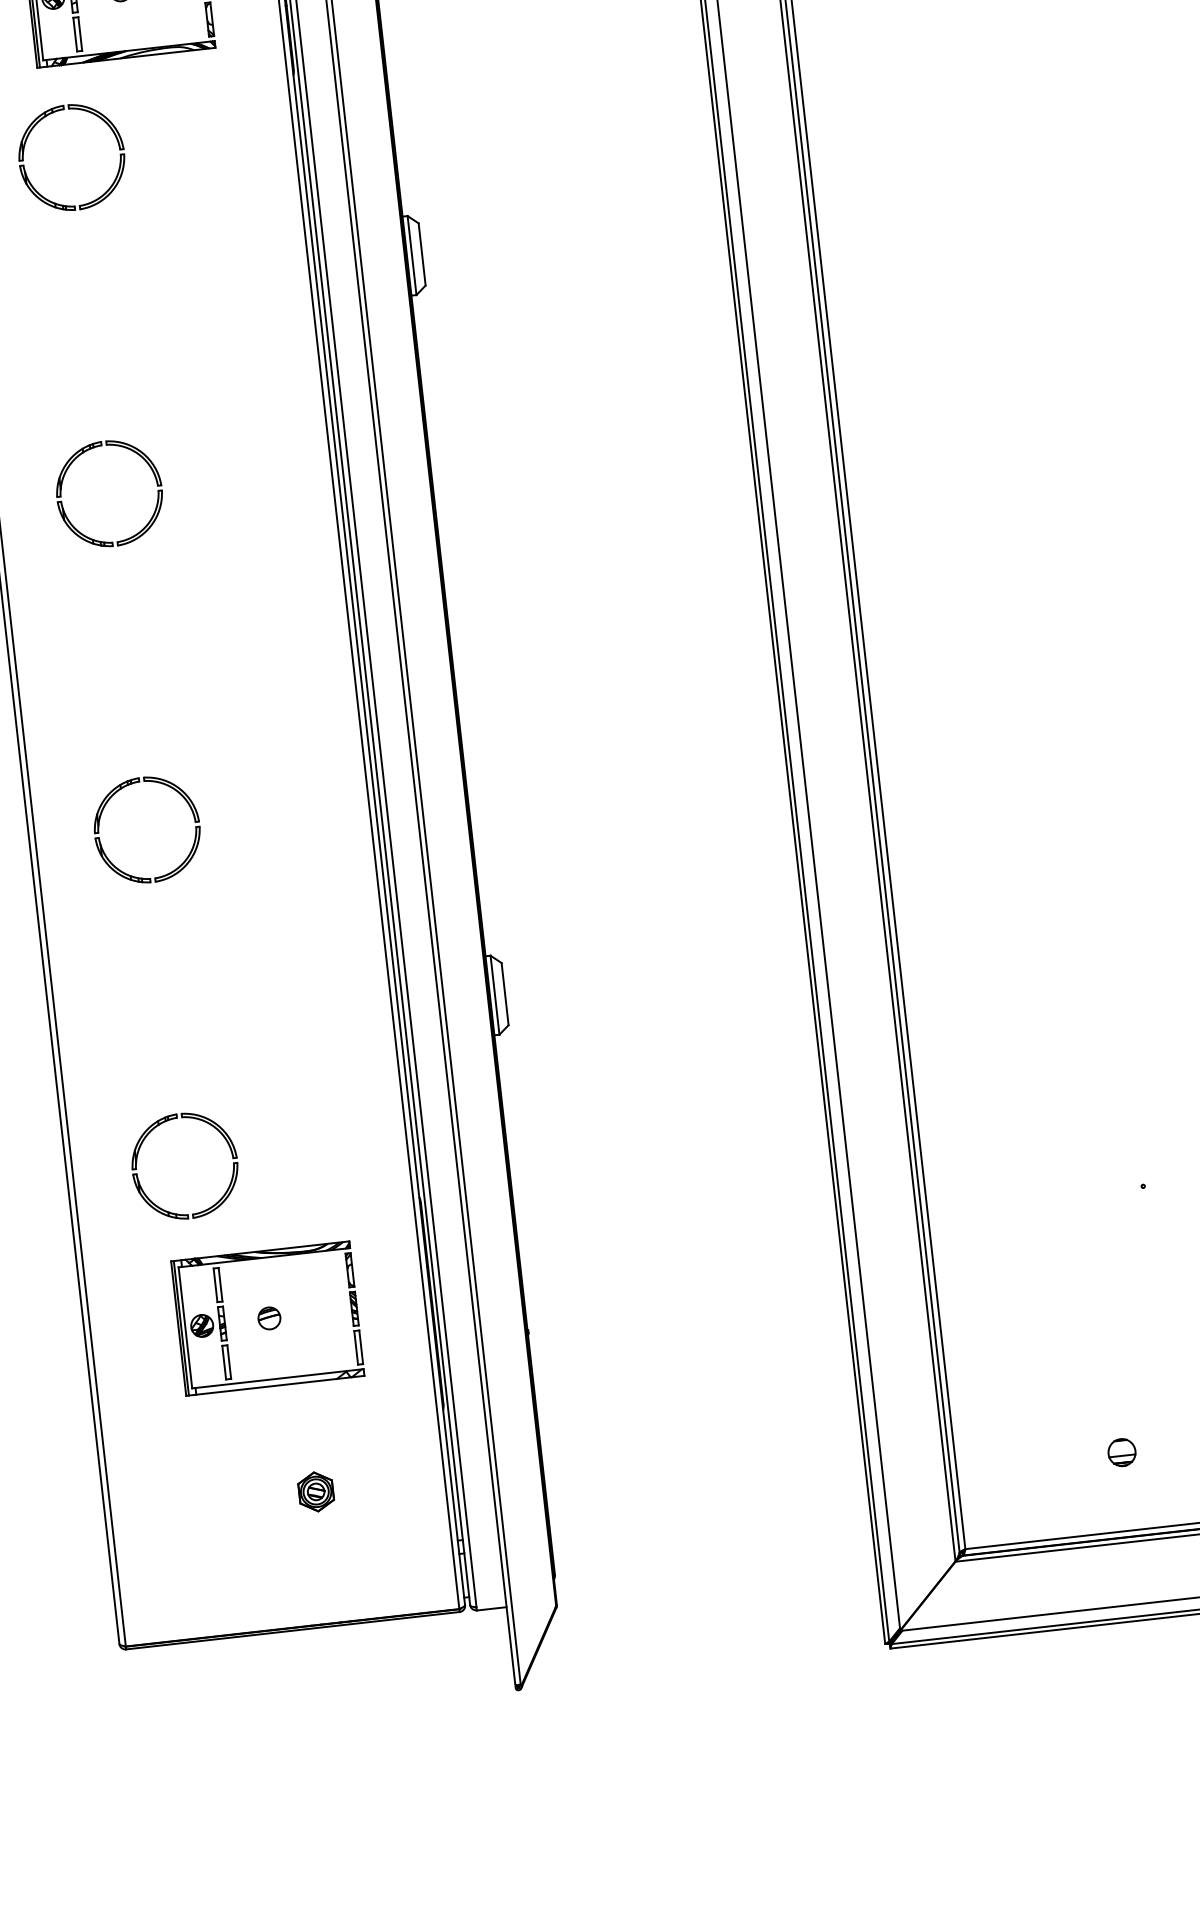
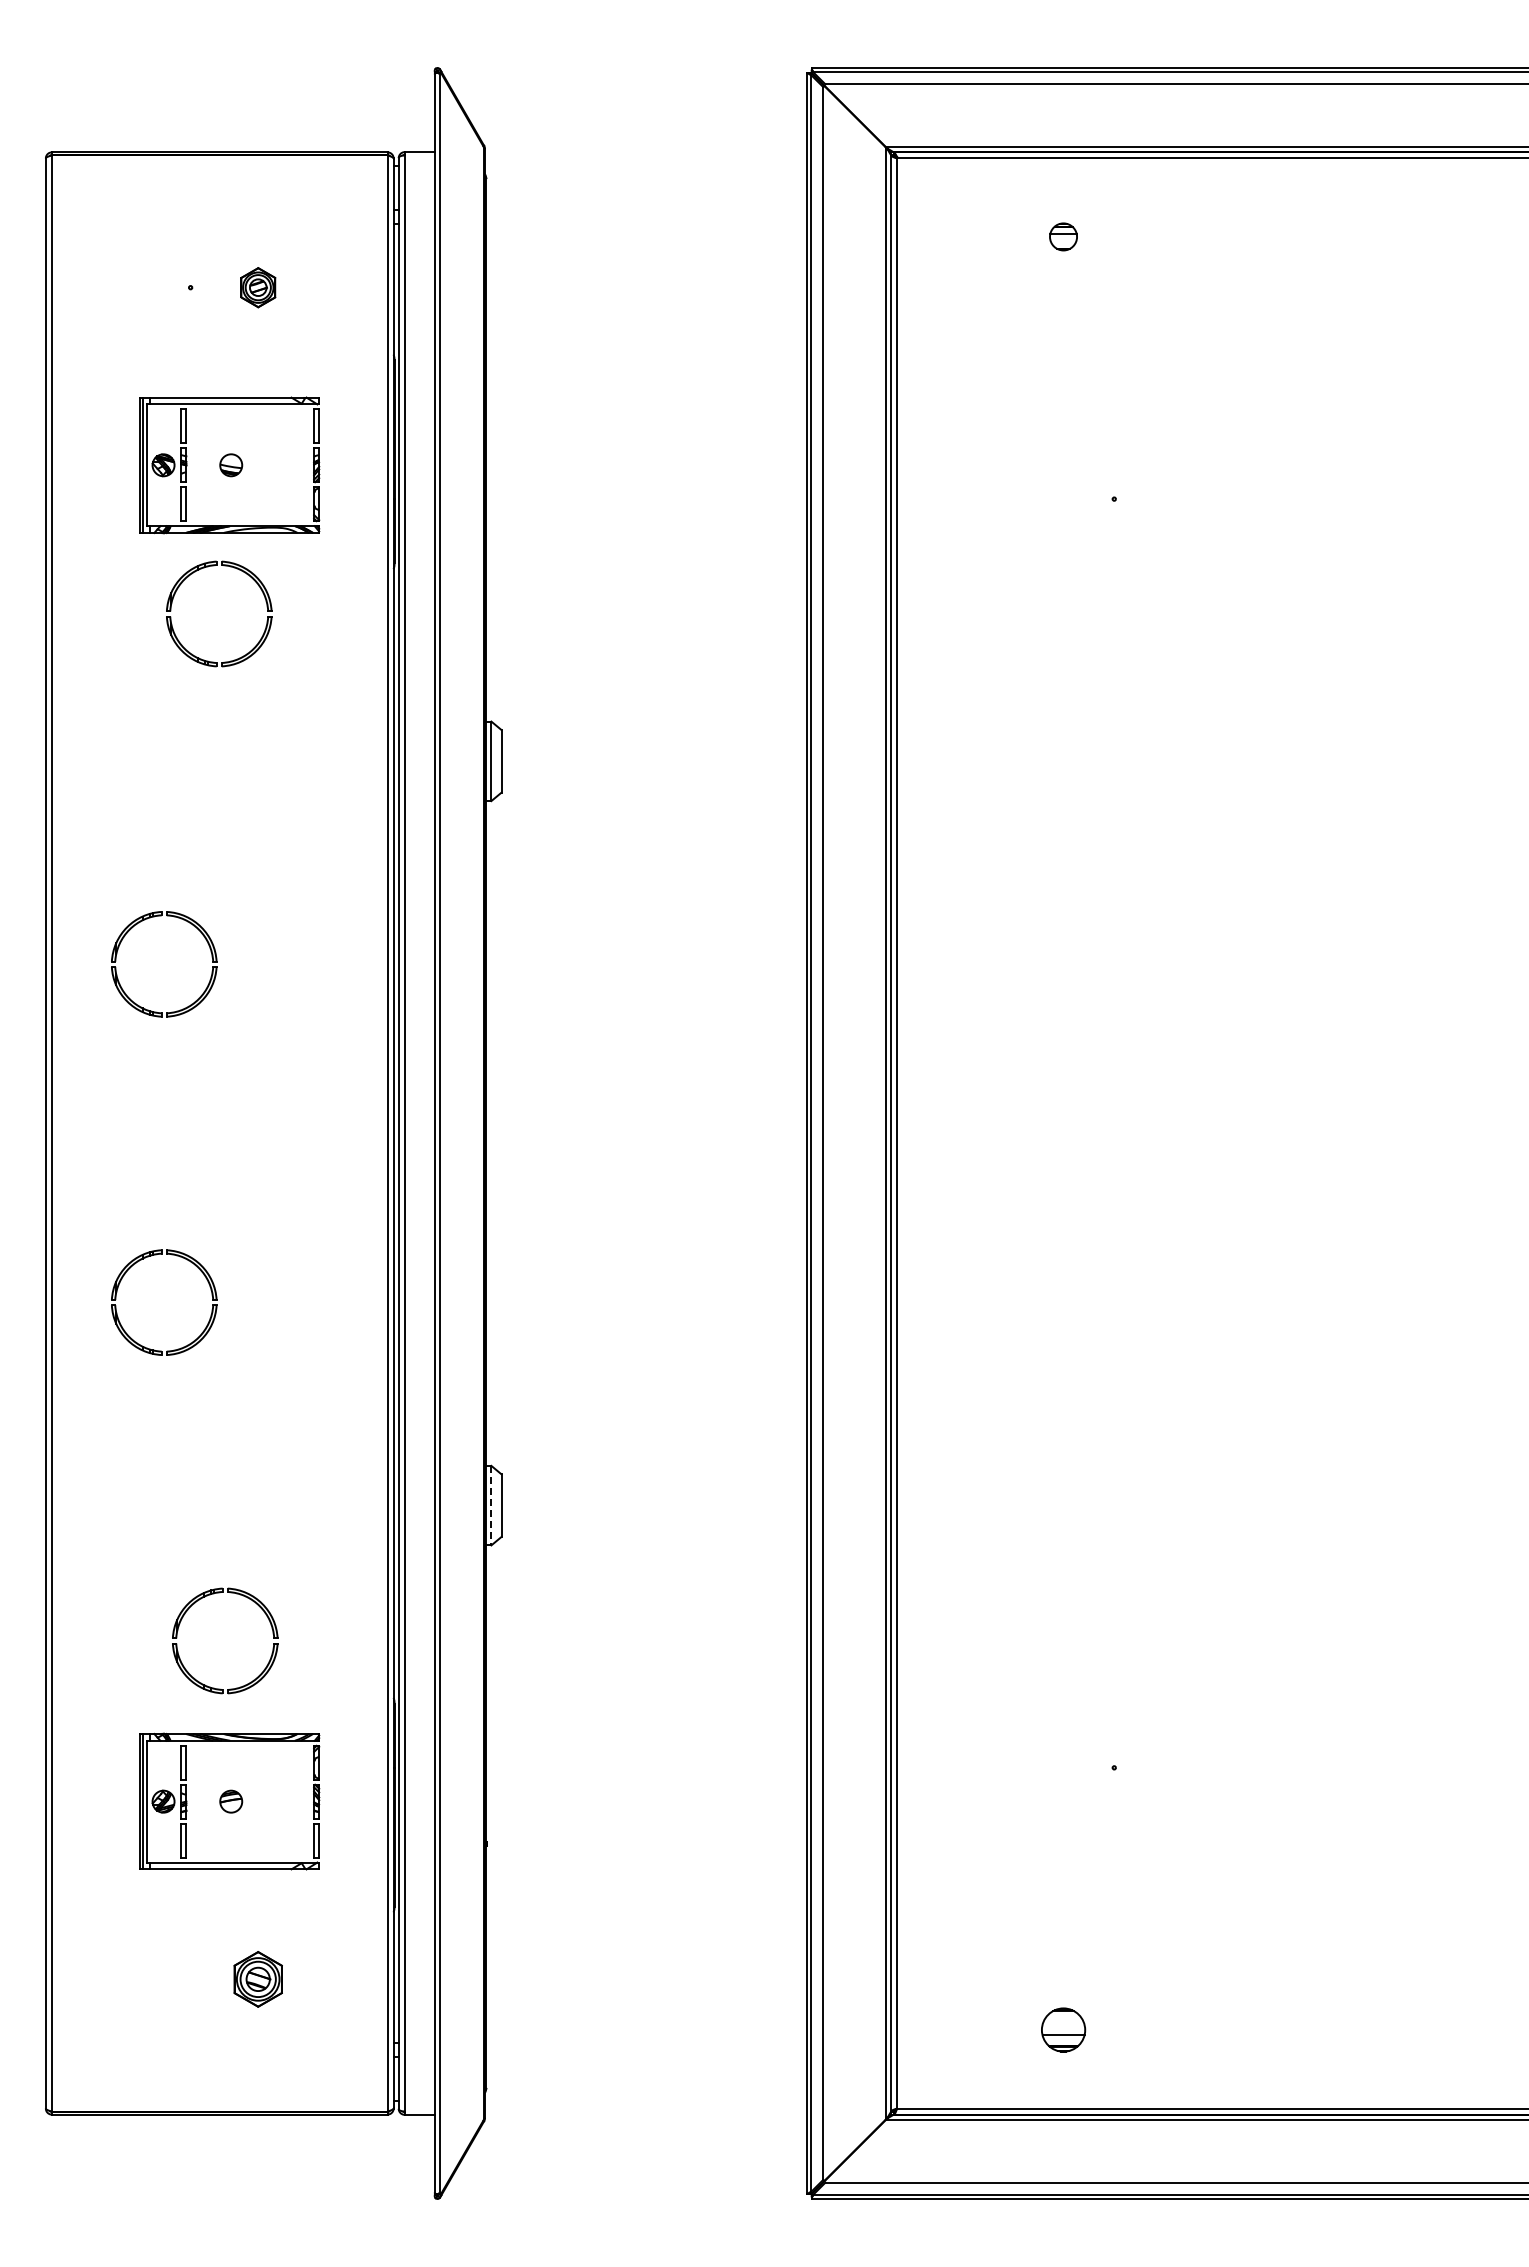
part: (84, 111) -> (236, 569), moved
line: (495, 995) -> (491, 1505), solid -> dashed
part: (208, 1124) -> (253, 1602), moved
part: (1121, 1452) -> (1063, 2029), size x1.6
part: (316, 1491) -> (258, 1978), size x1.4

